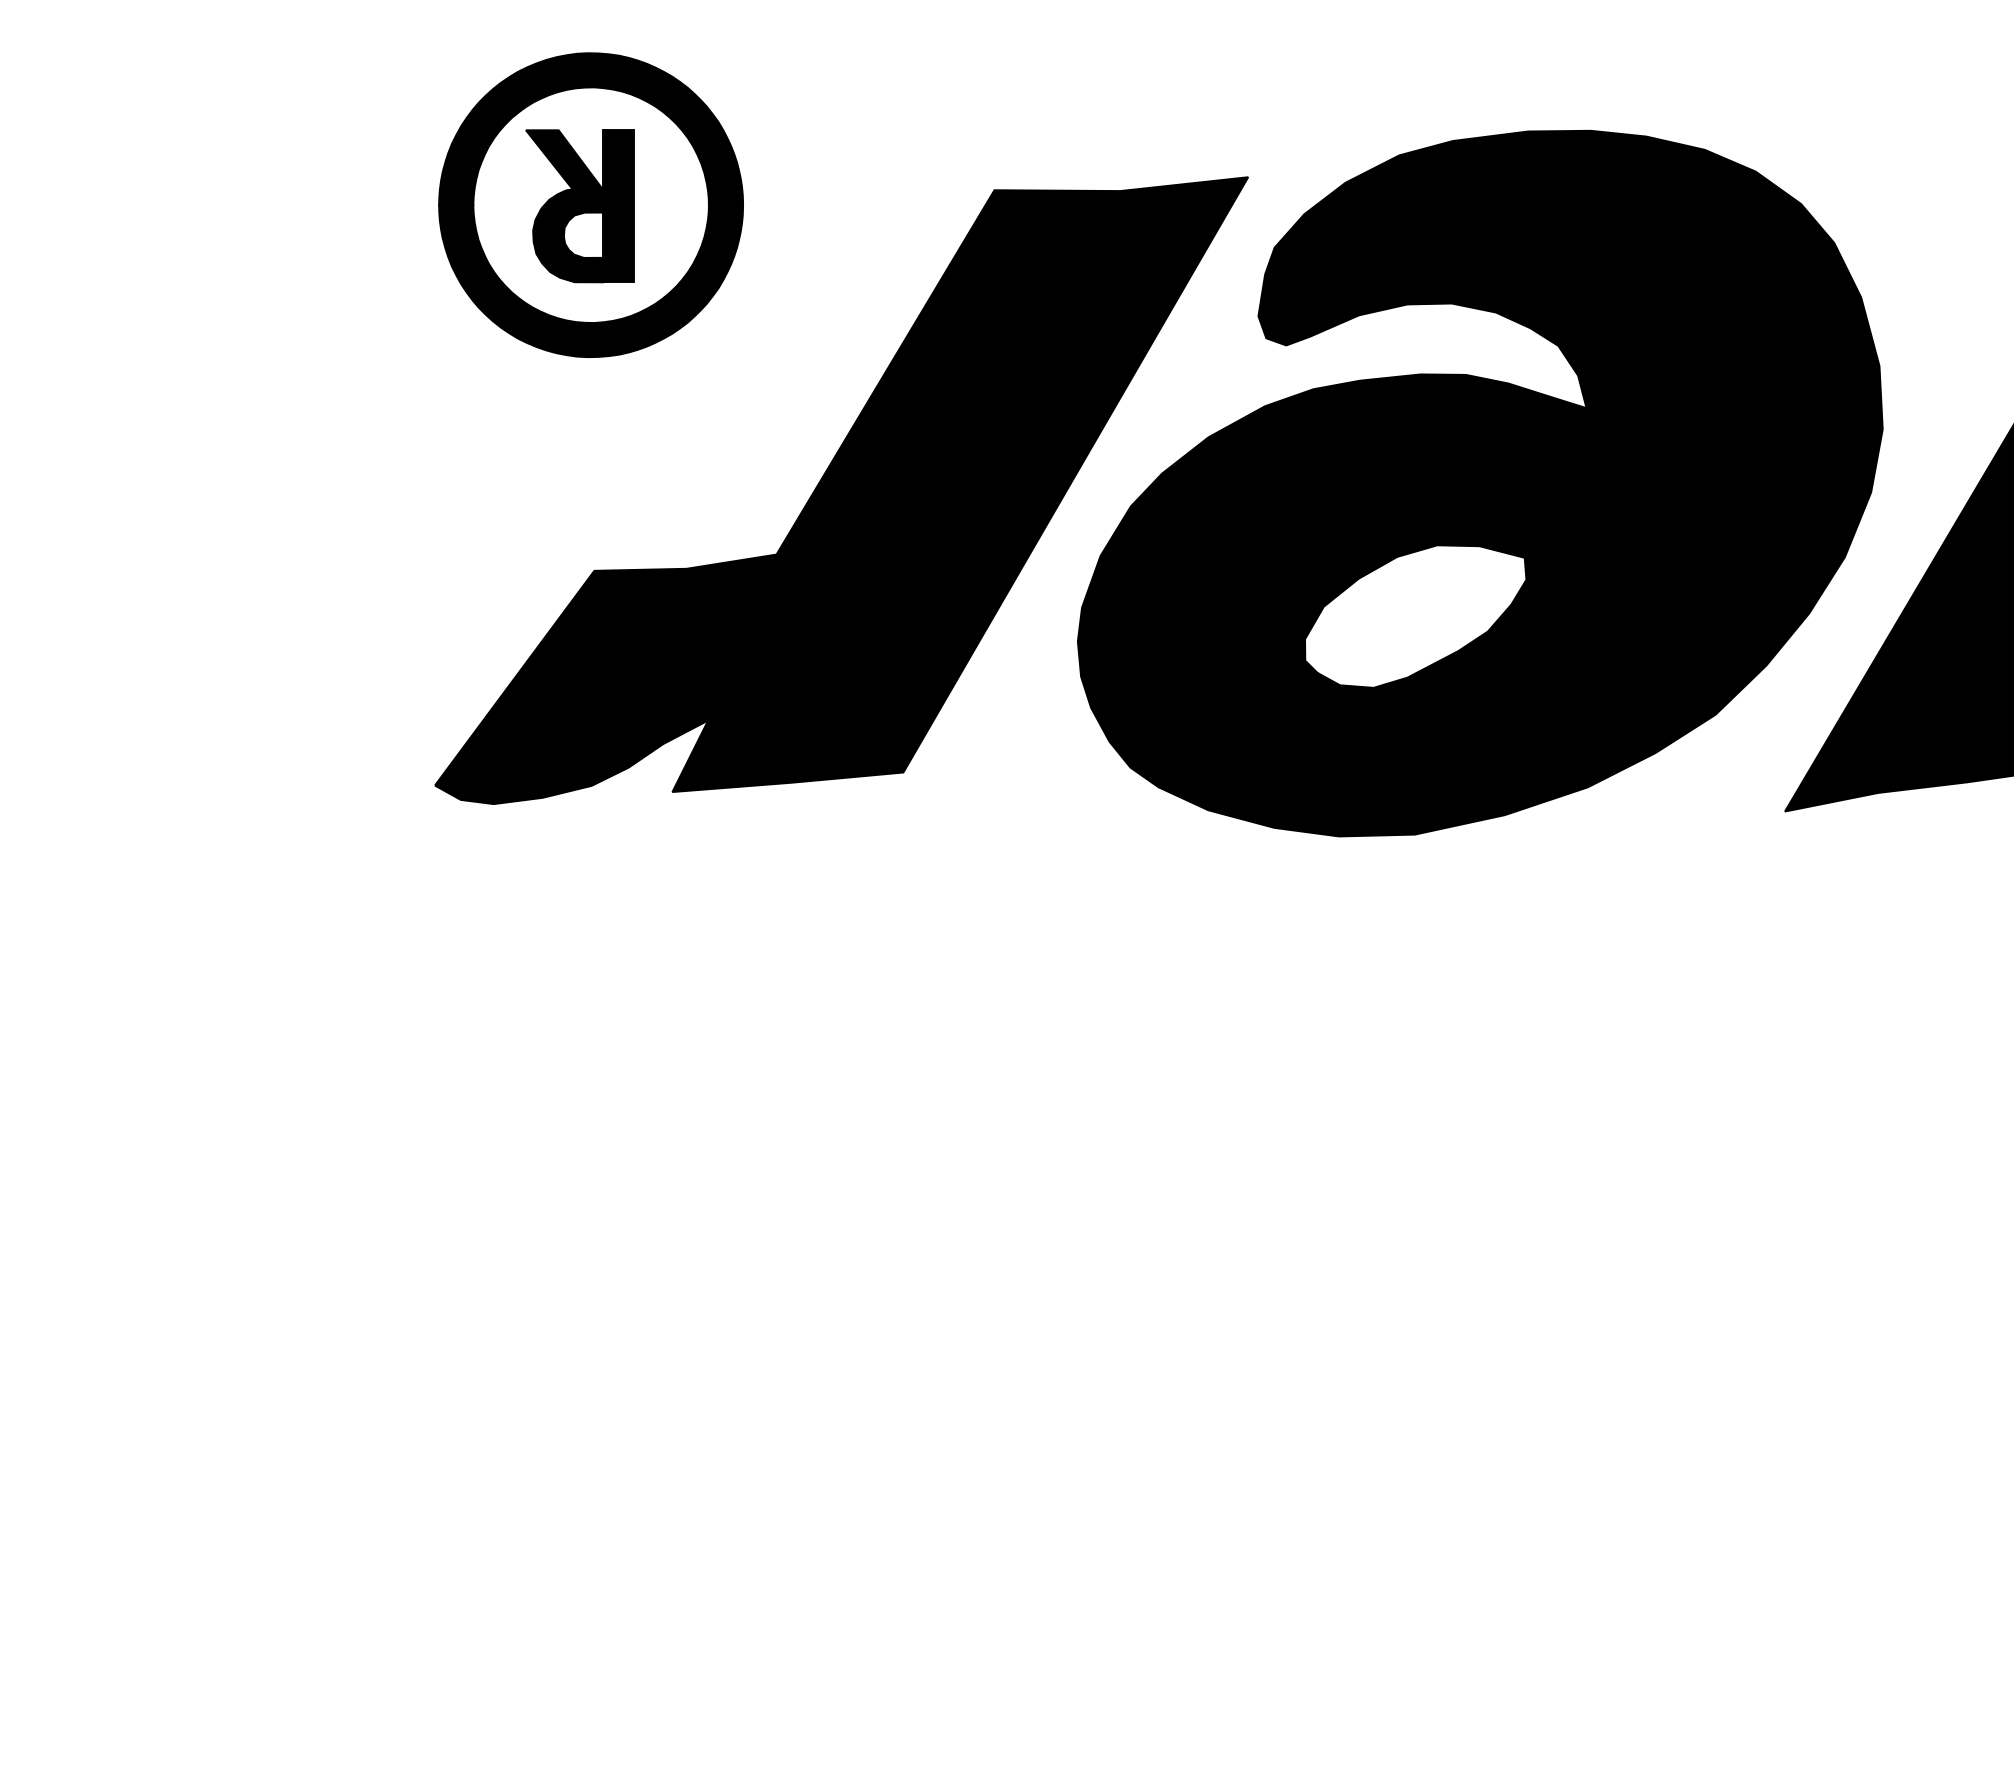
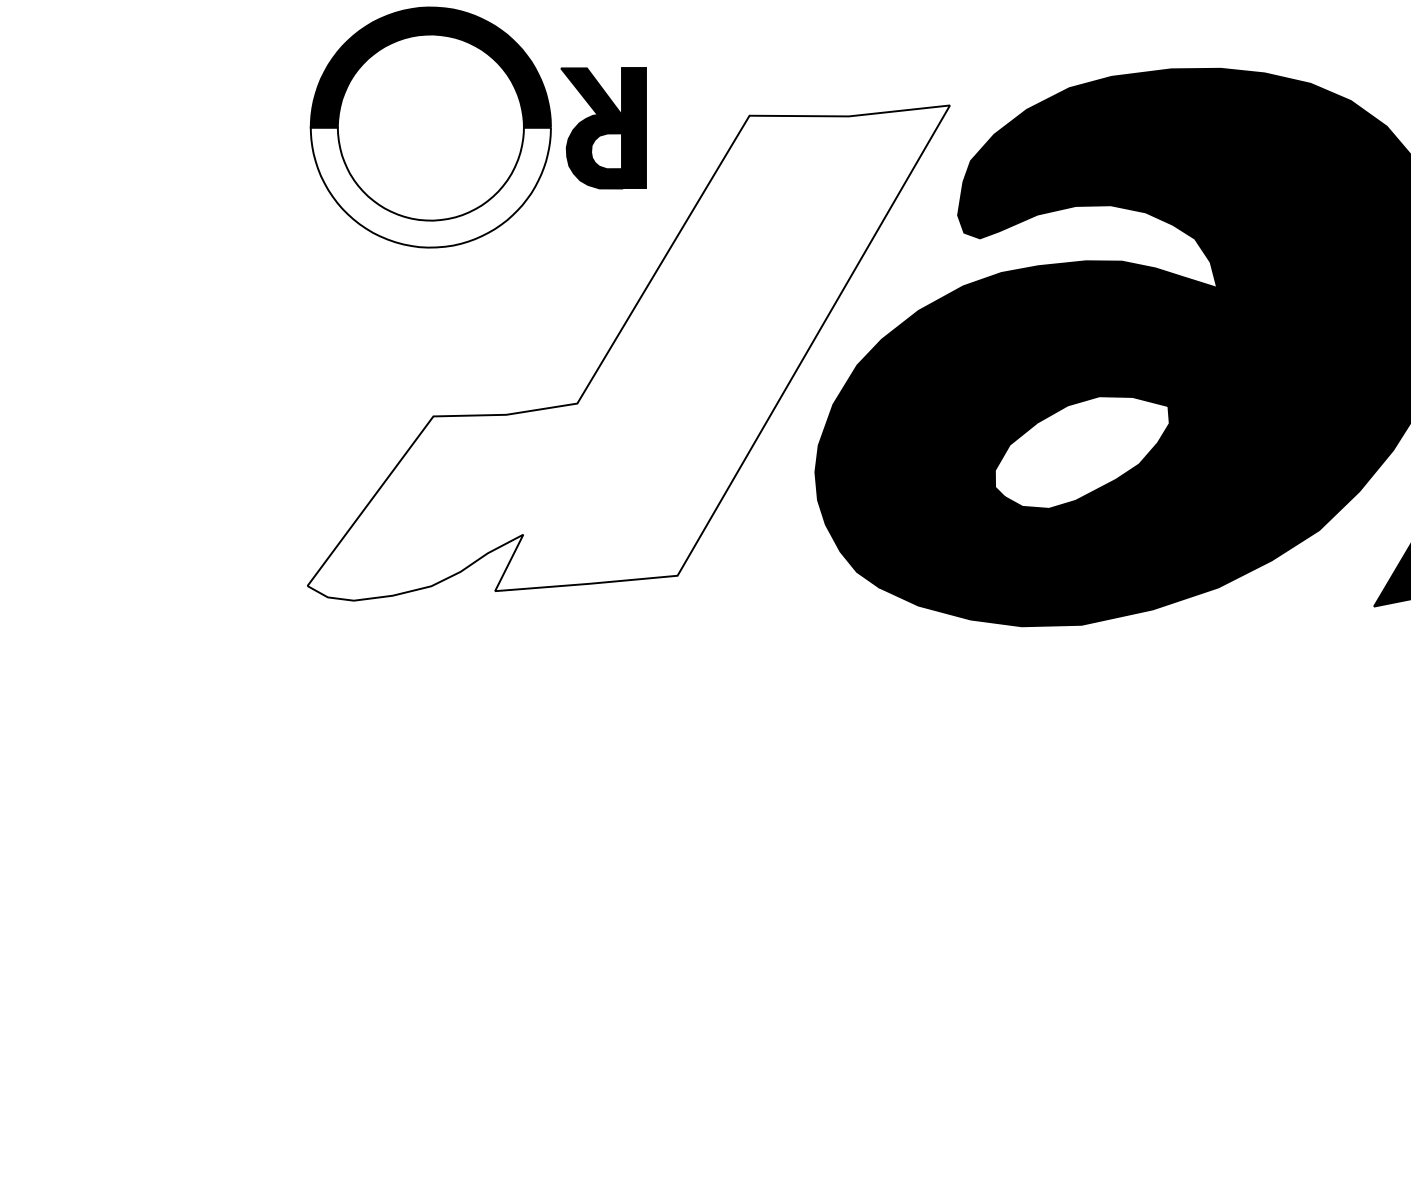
part: (579, 206) -> (603, 128), moved
fill: (591, 281) -> (431, 187), removed
fill: (841, 490) -> (628, 352), removed

